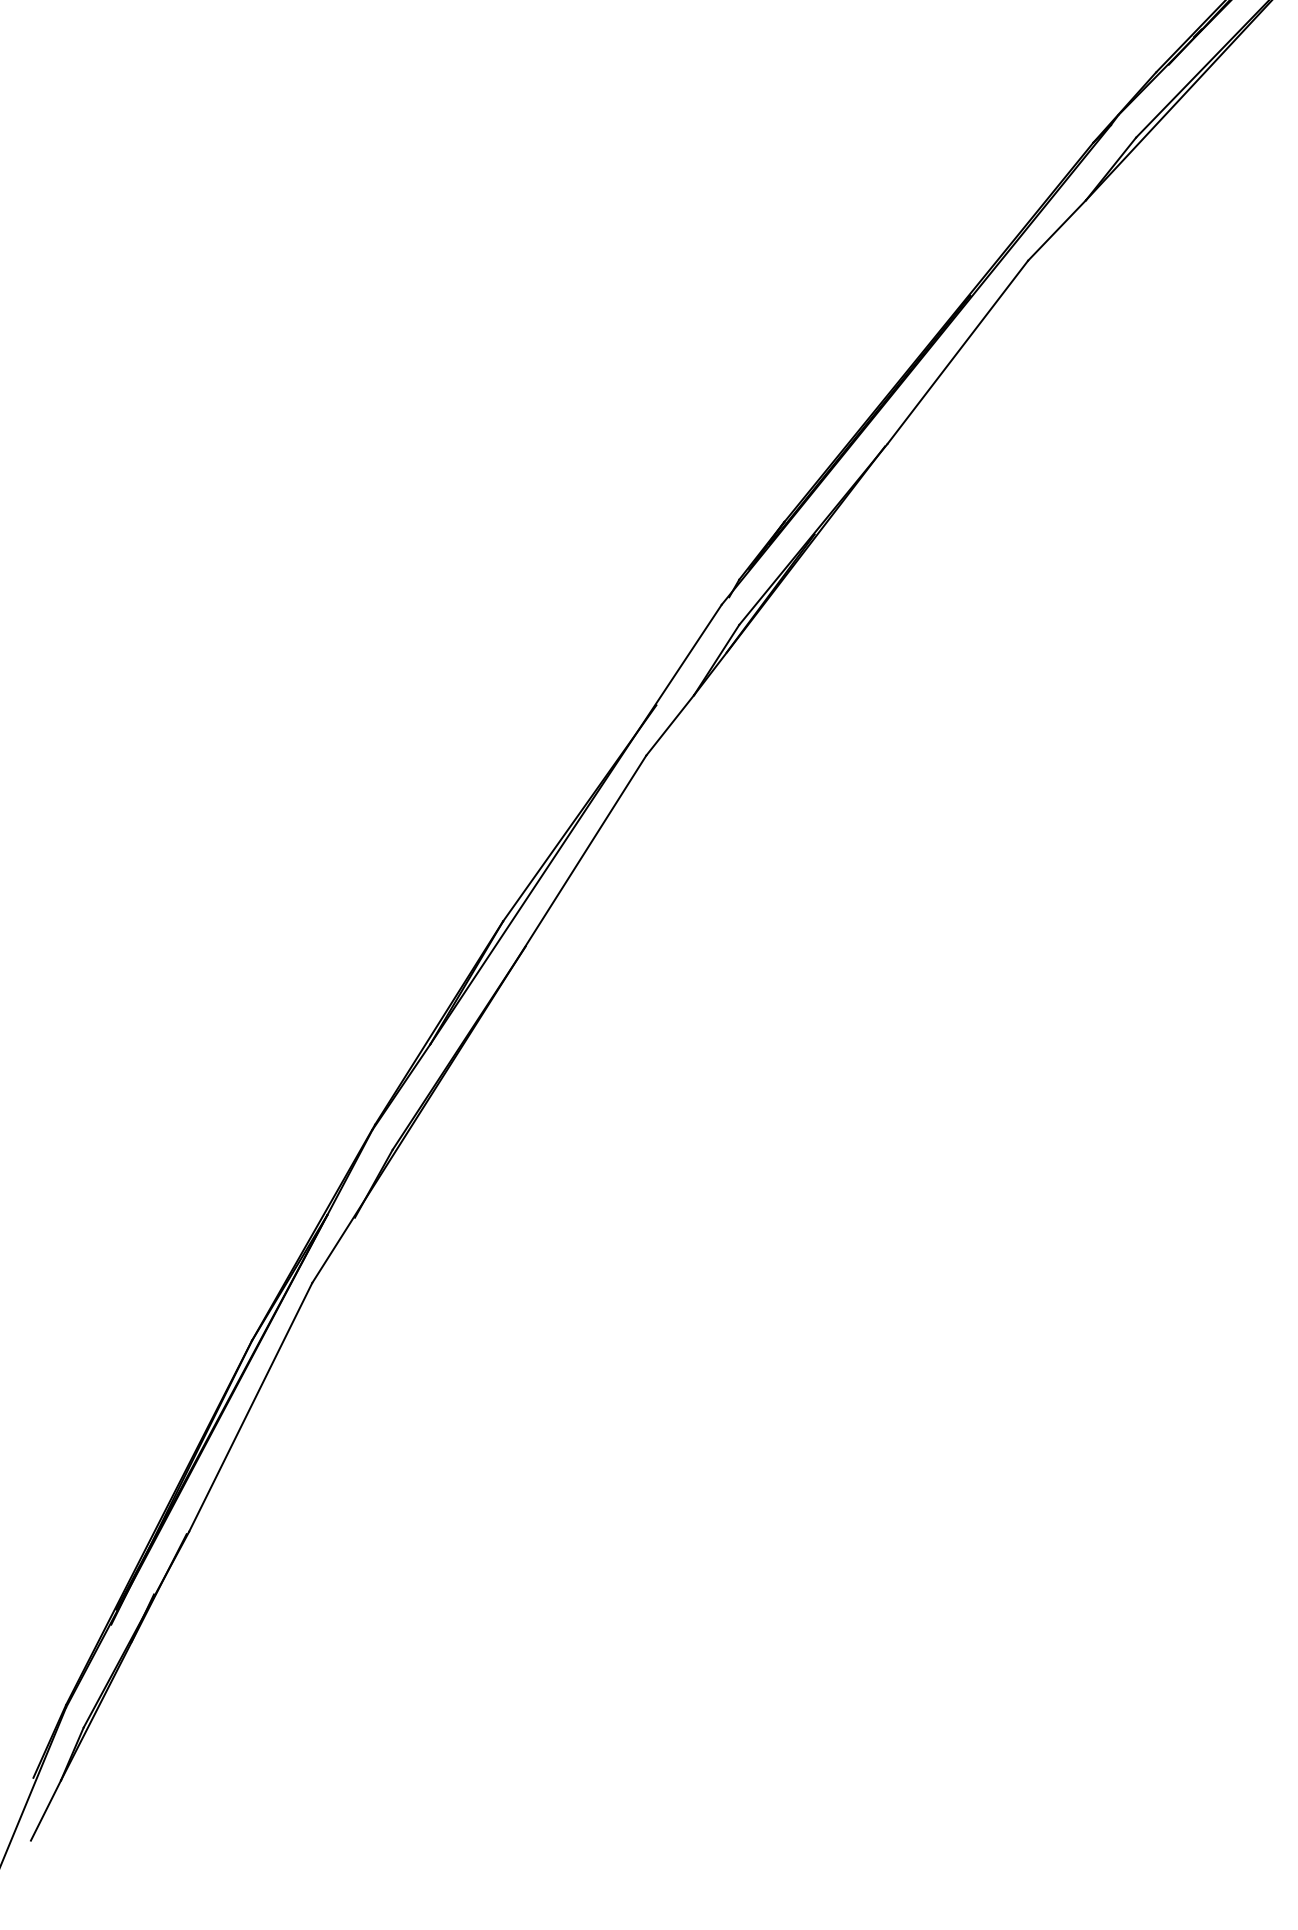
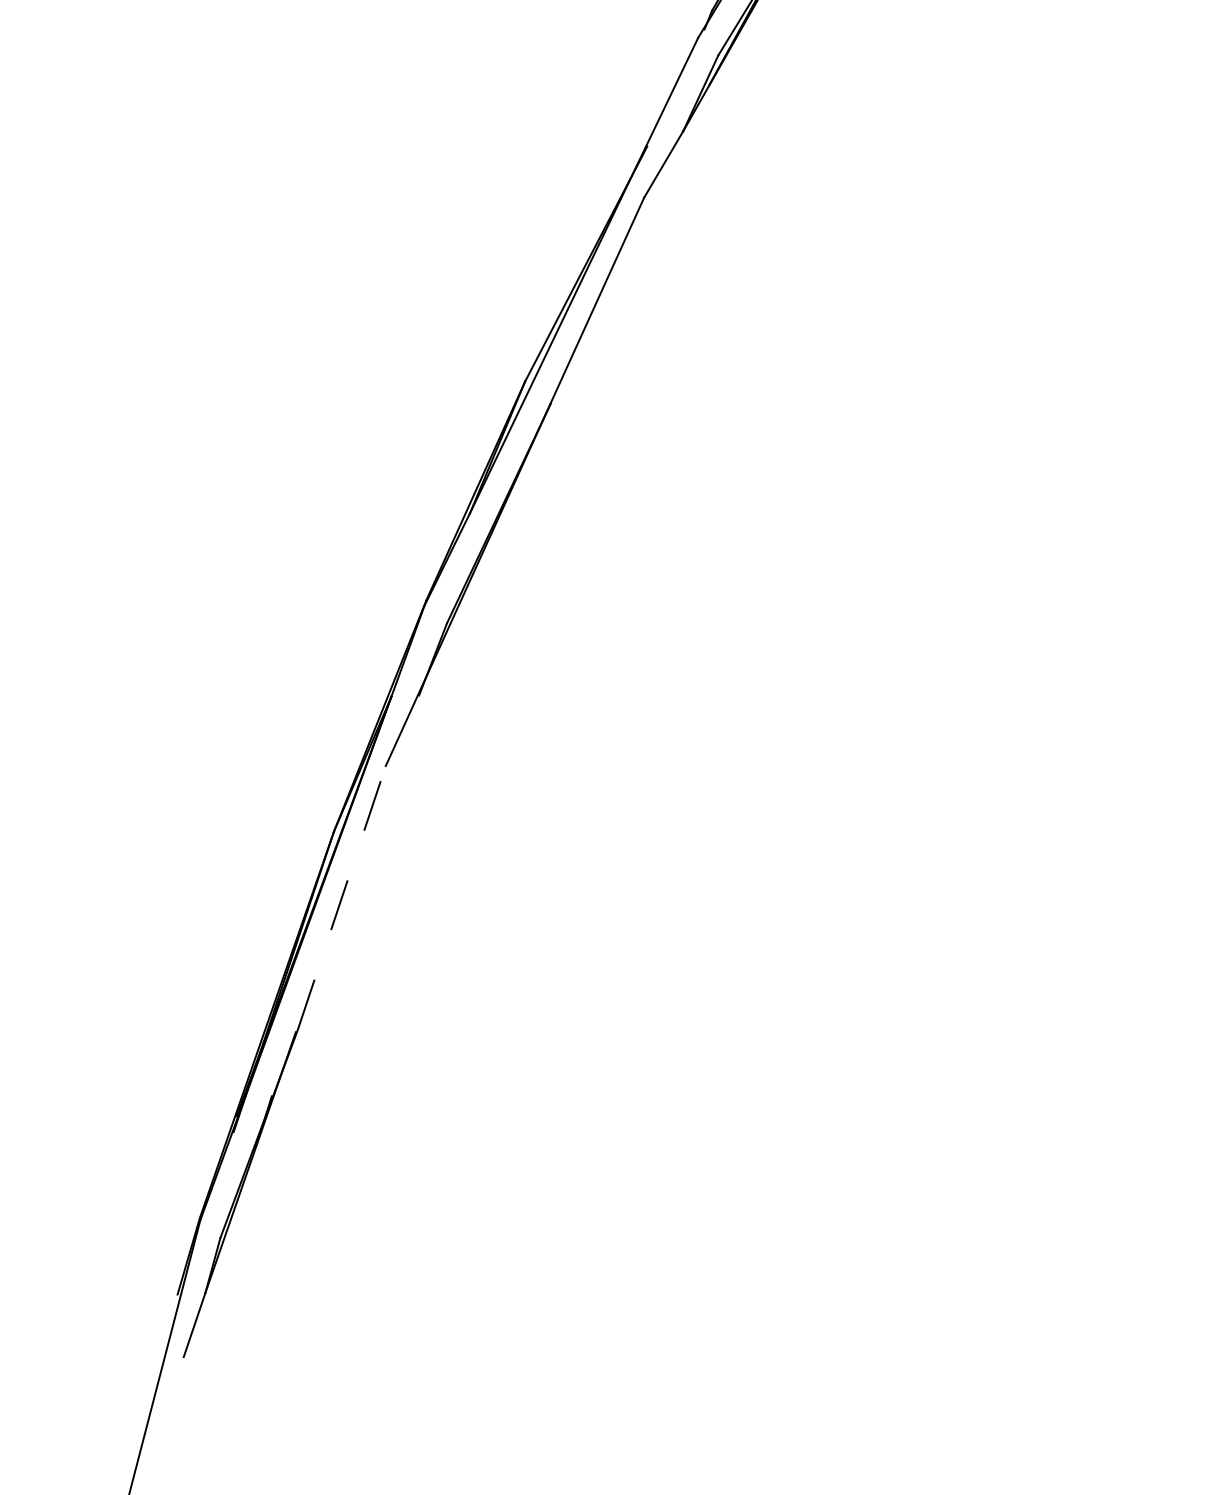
line: (250, 1407) -> (341, 897), solid -> dashed

